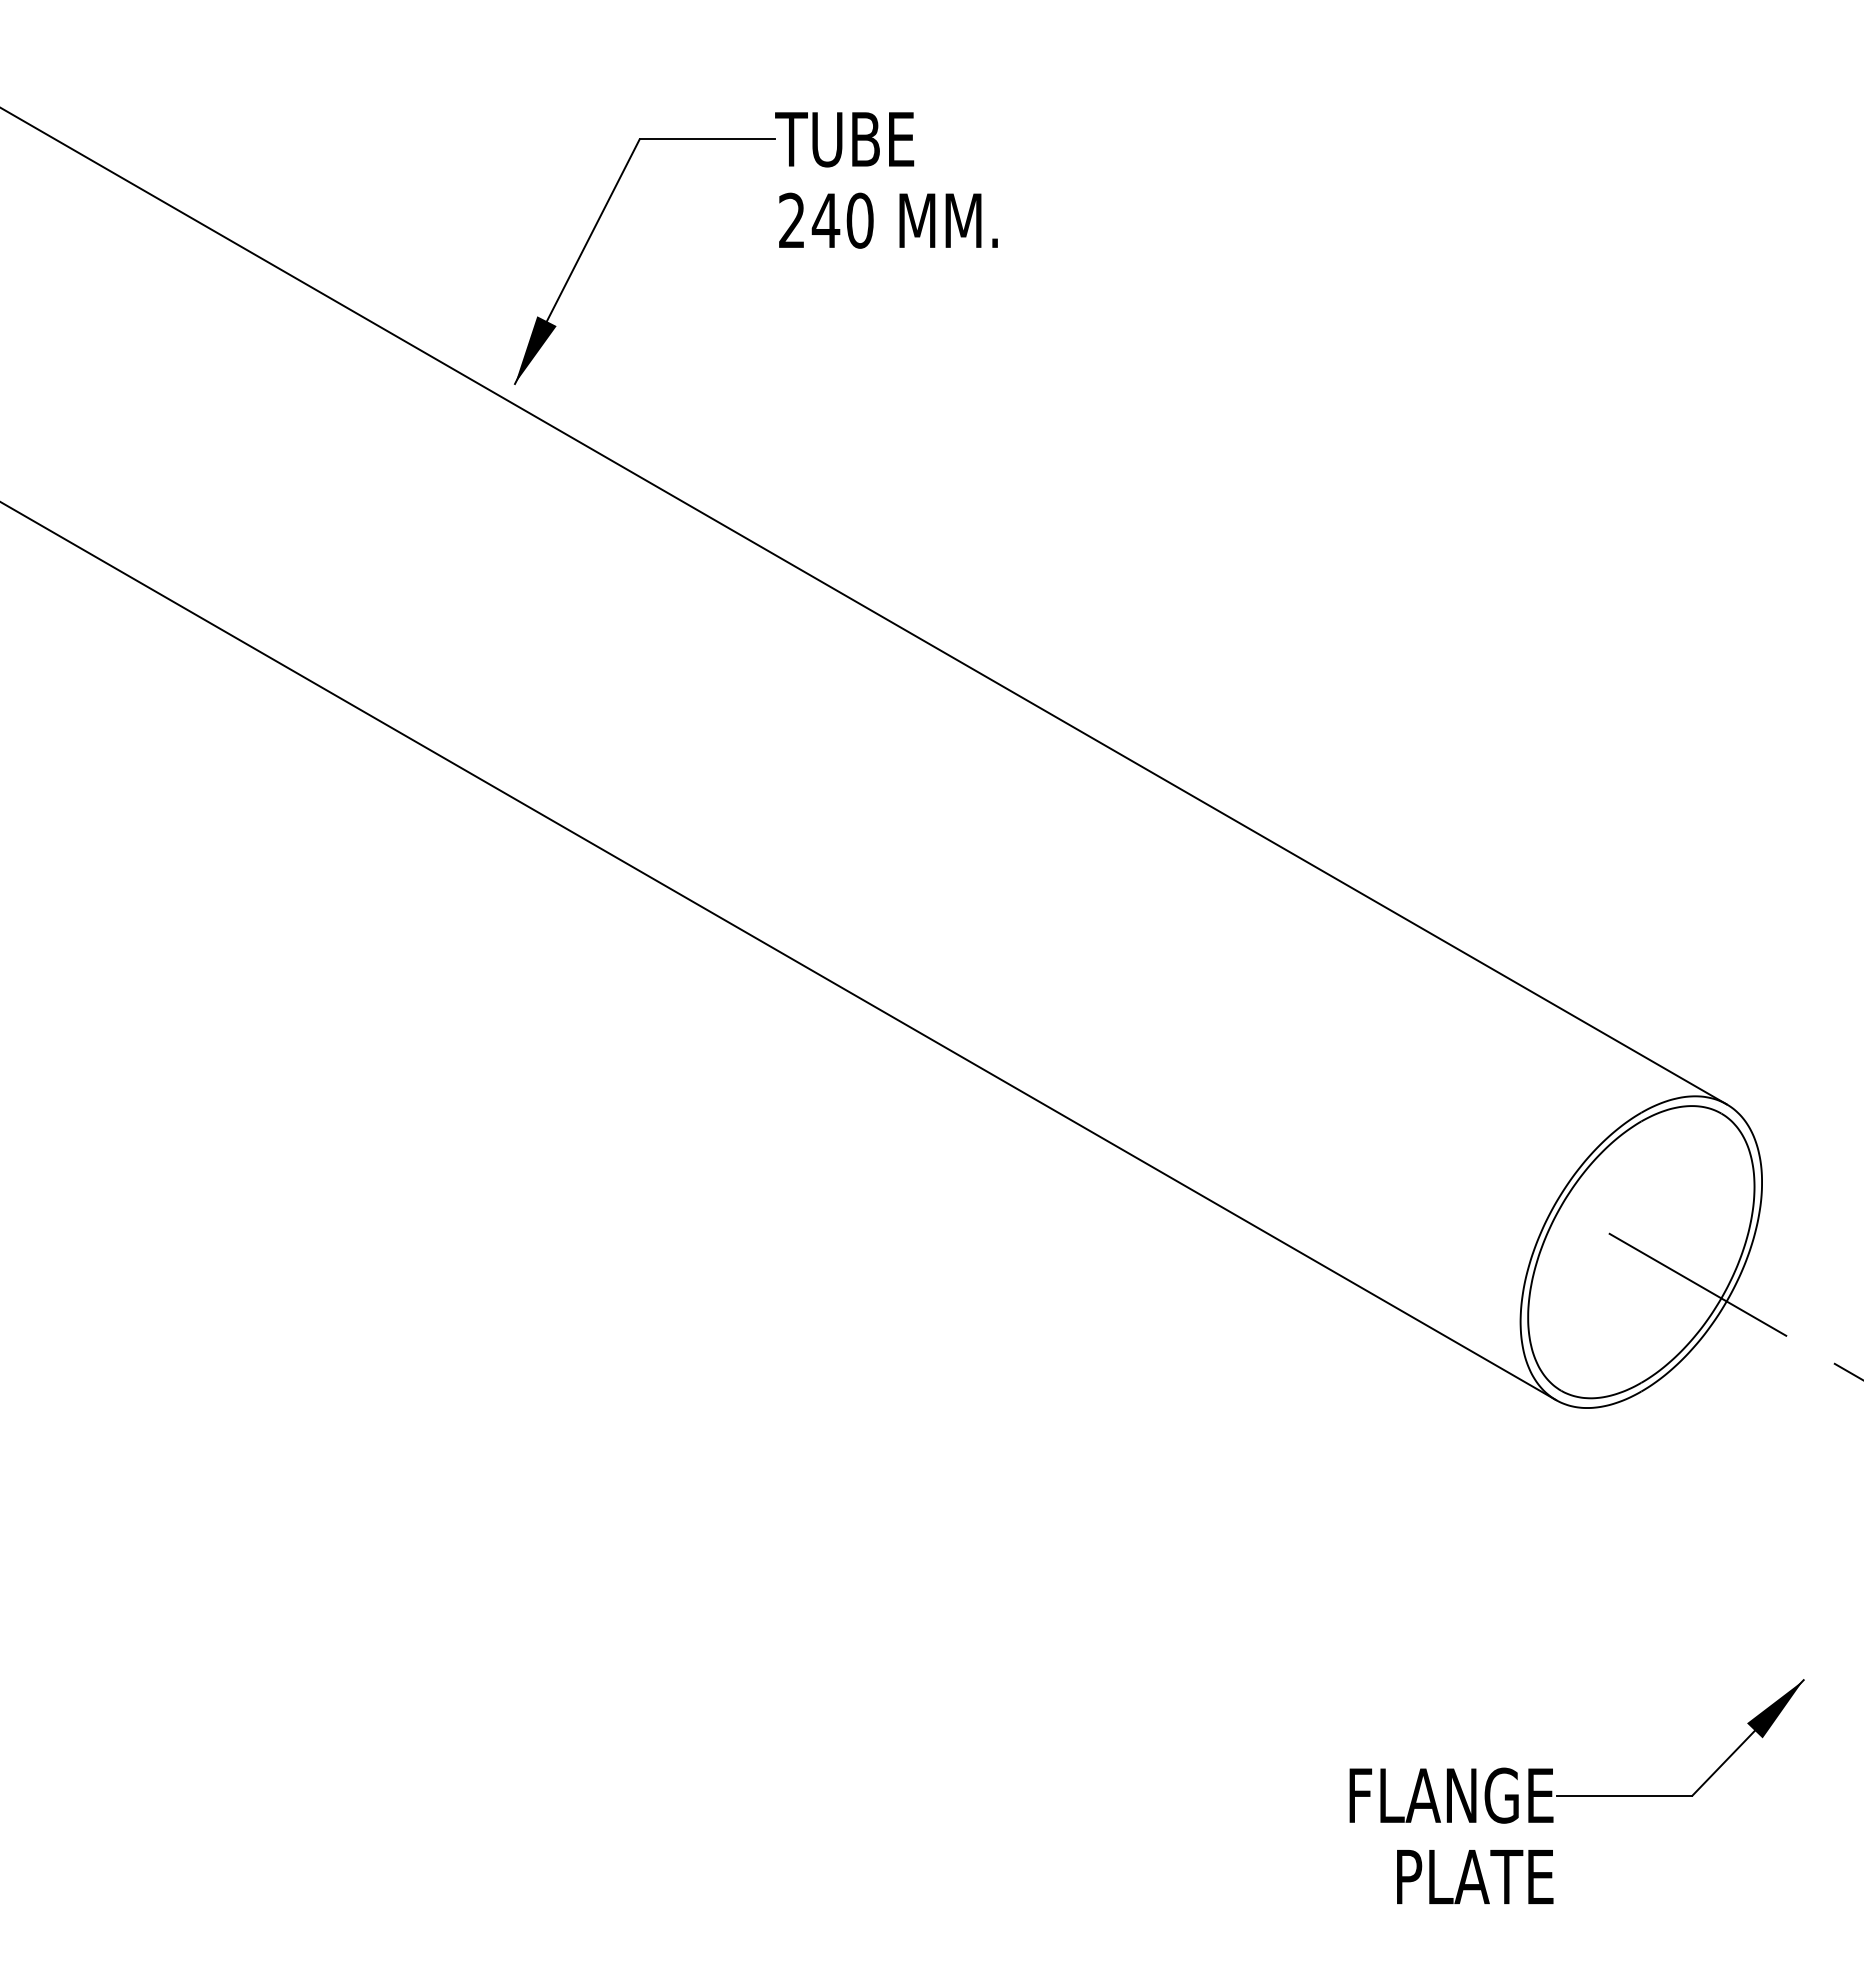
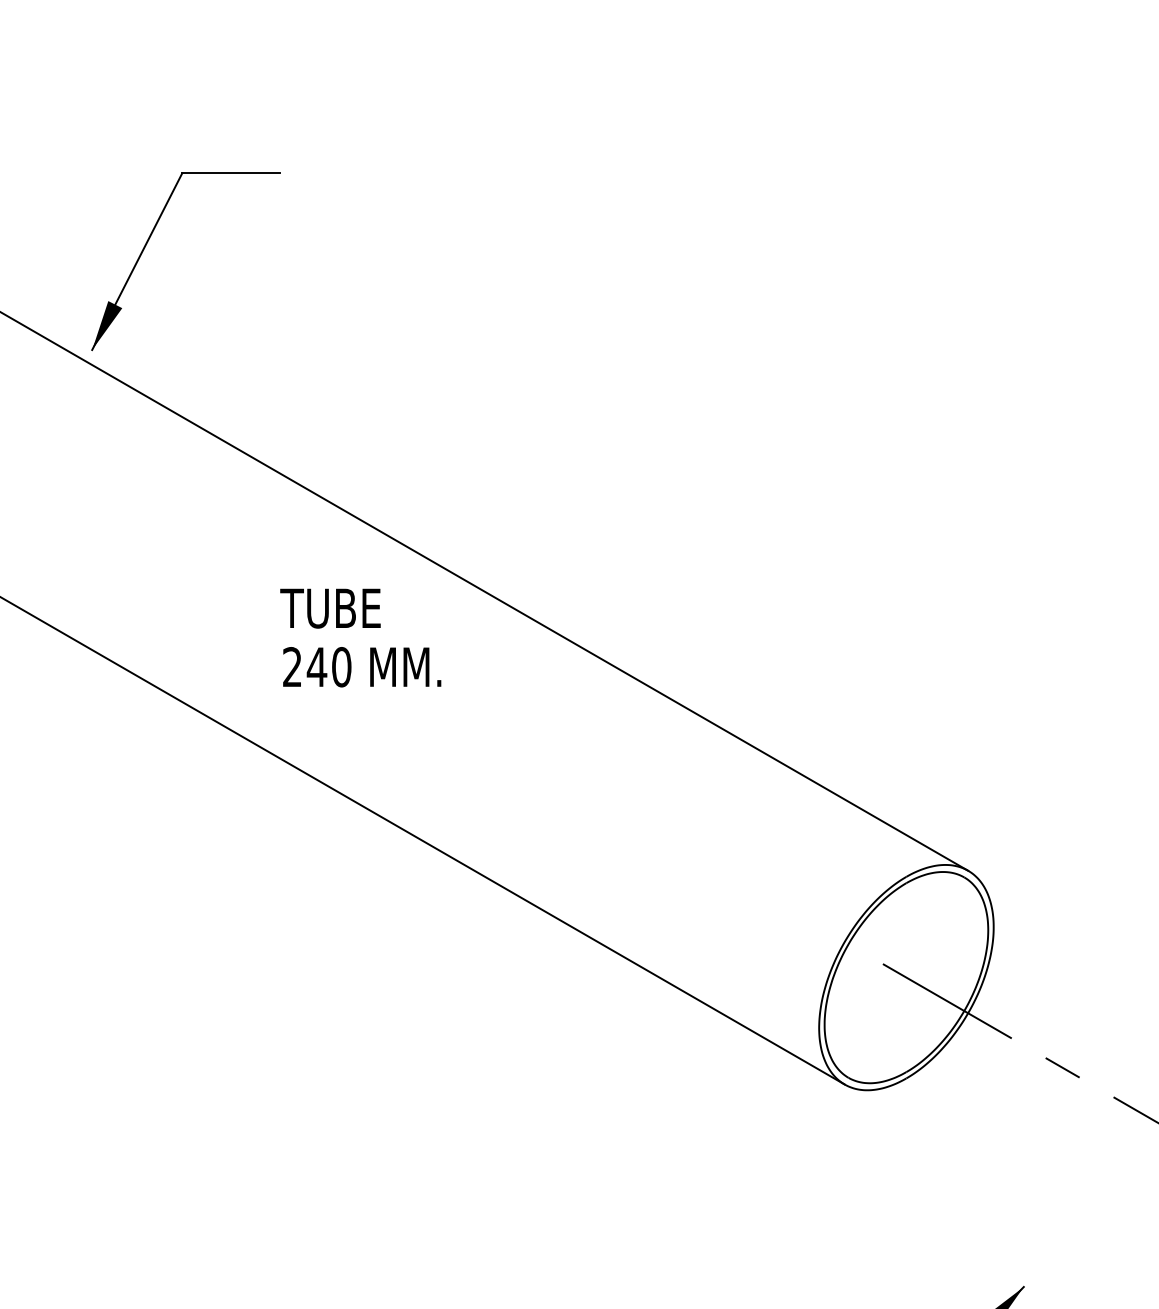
text: (886, 180) -> (360, 638), moved

